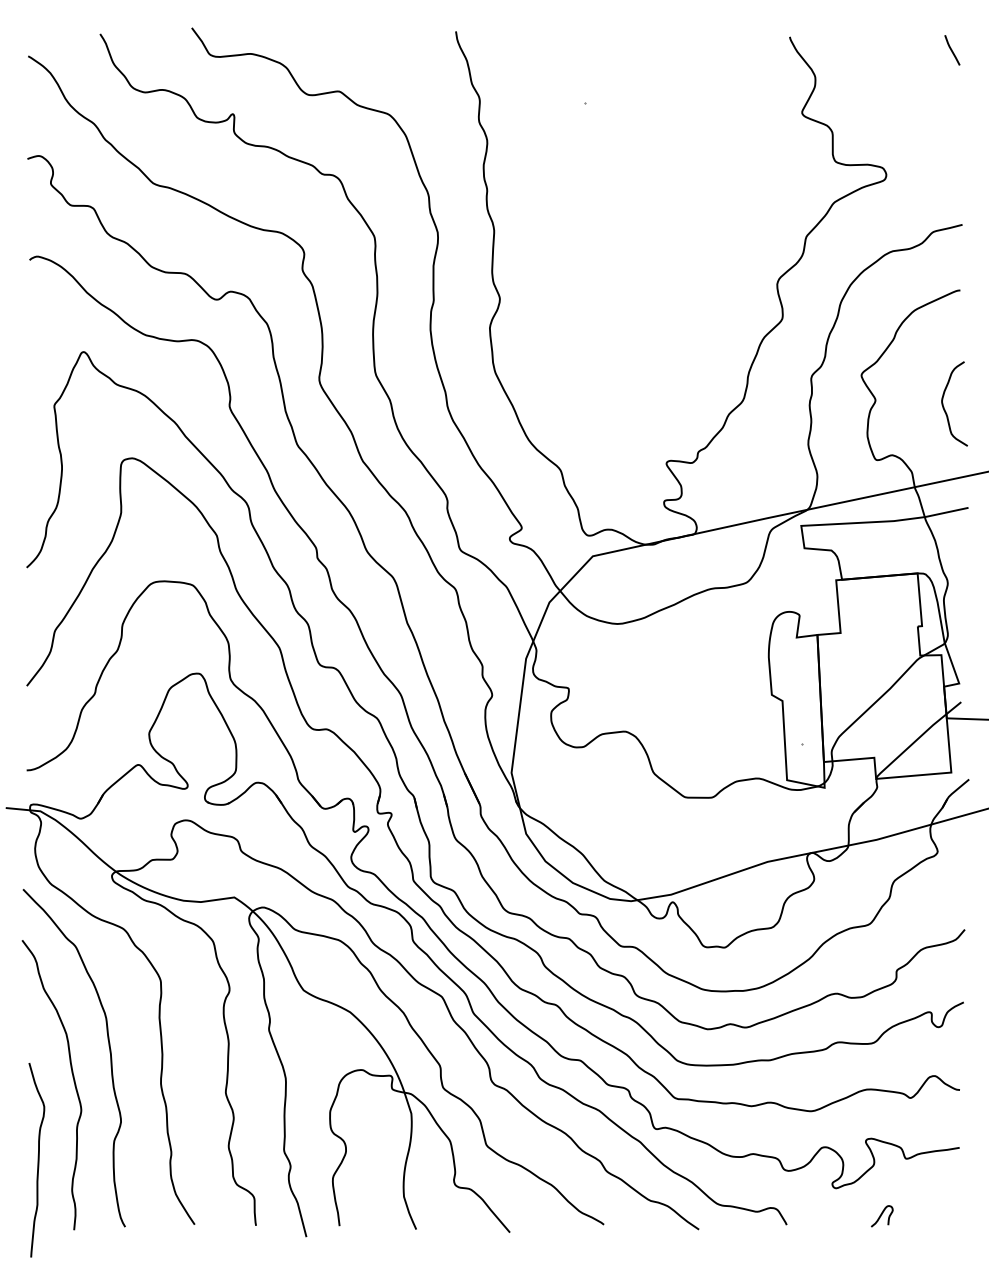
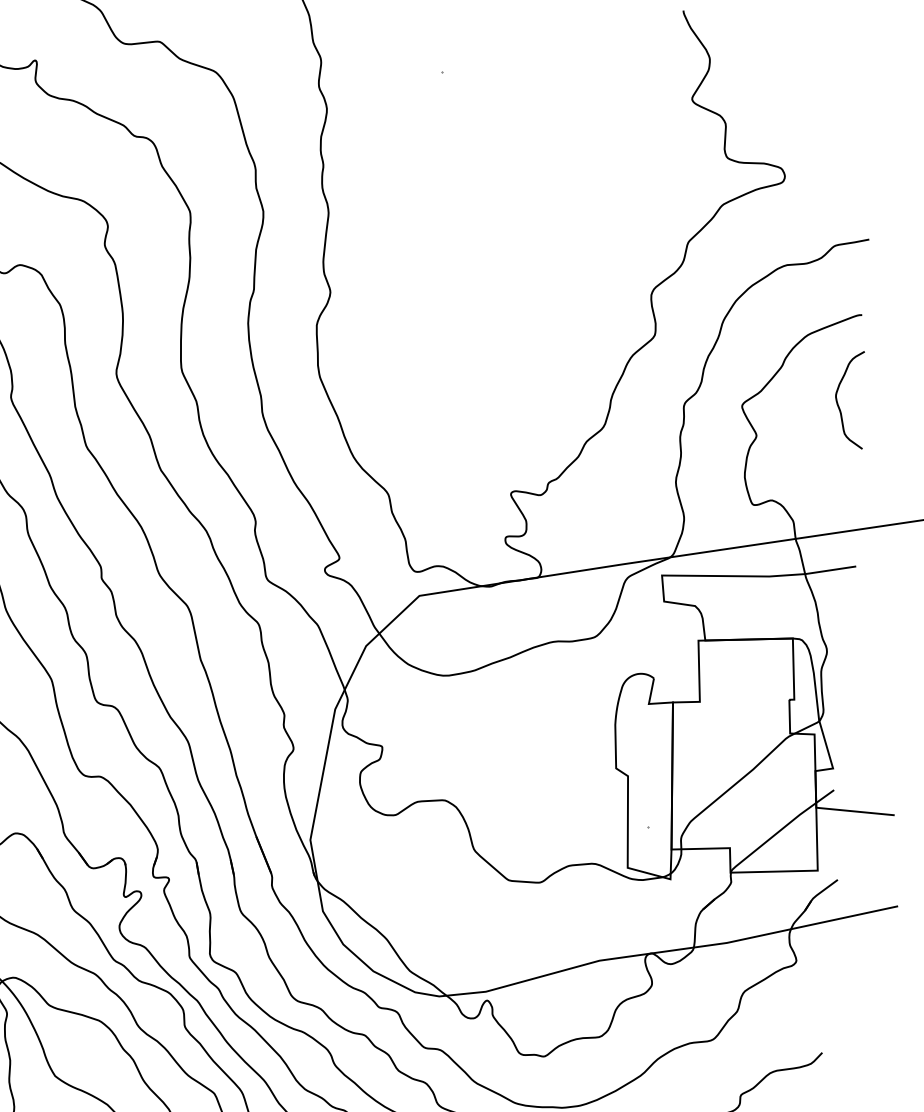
line: (952, 50) -> (870, 37), removed
curve: (944, 407) -> (838, 402), moved

